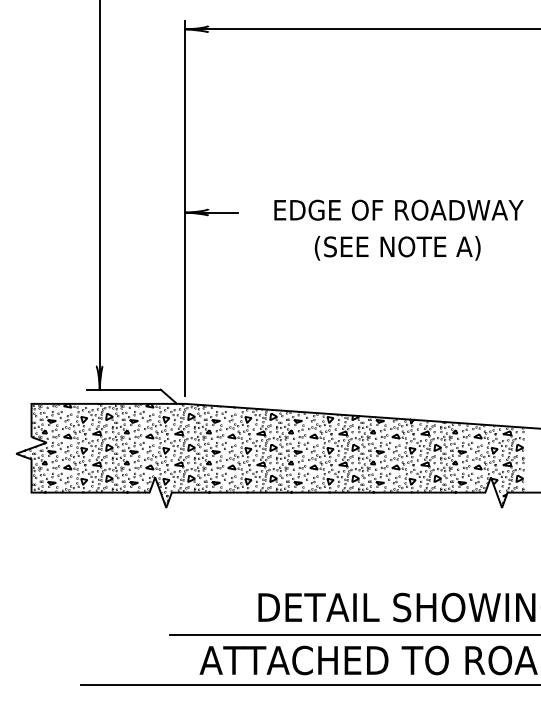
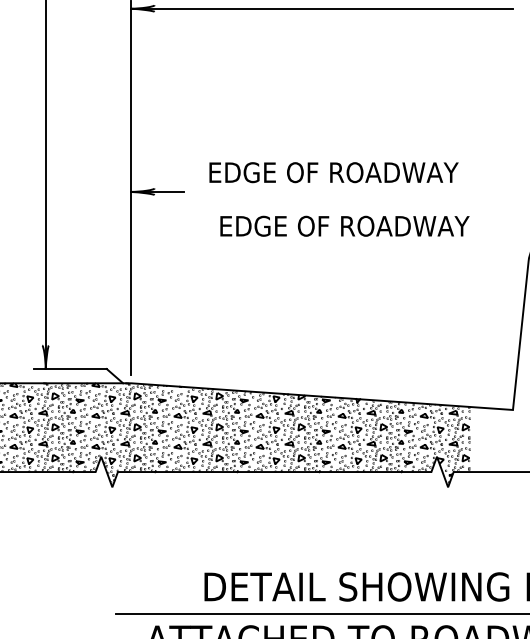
text: (398, 209) -> (333, 171), moved
text: (398, 247) -> (344, 226), (SEE NOTE A) -> EDGE OF ROADWAY

